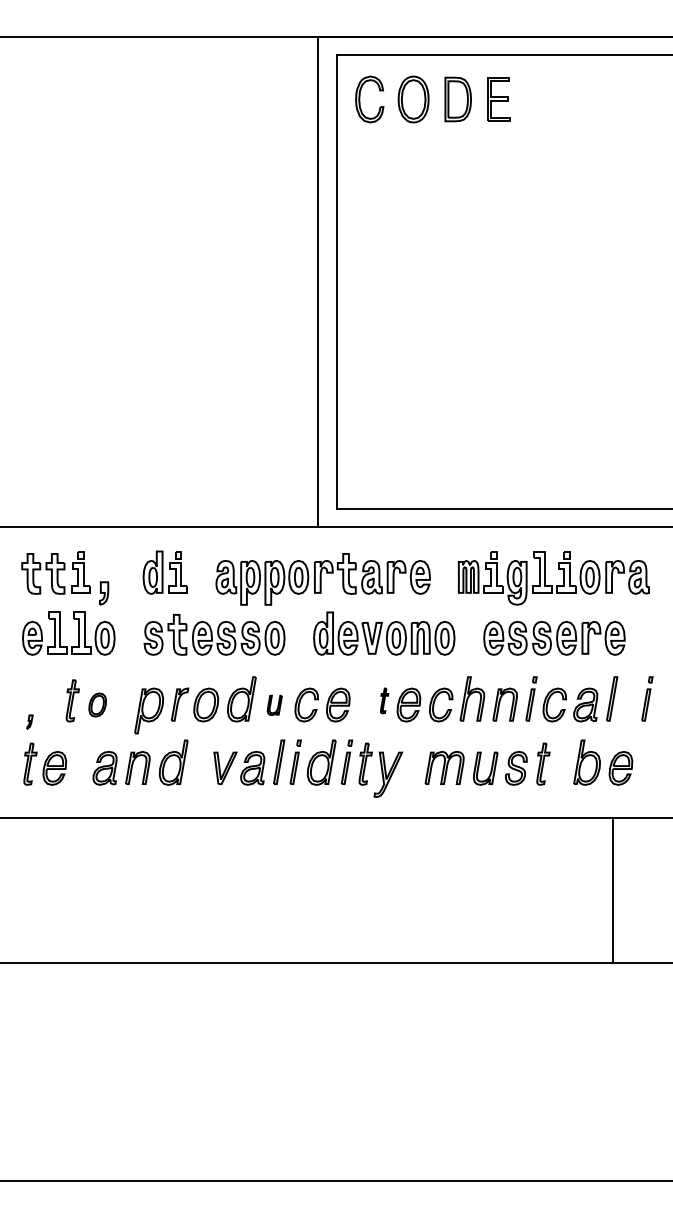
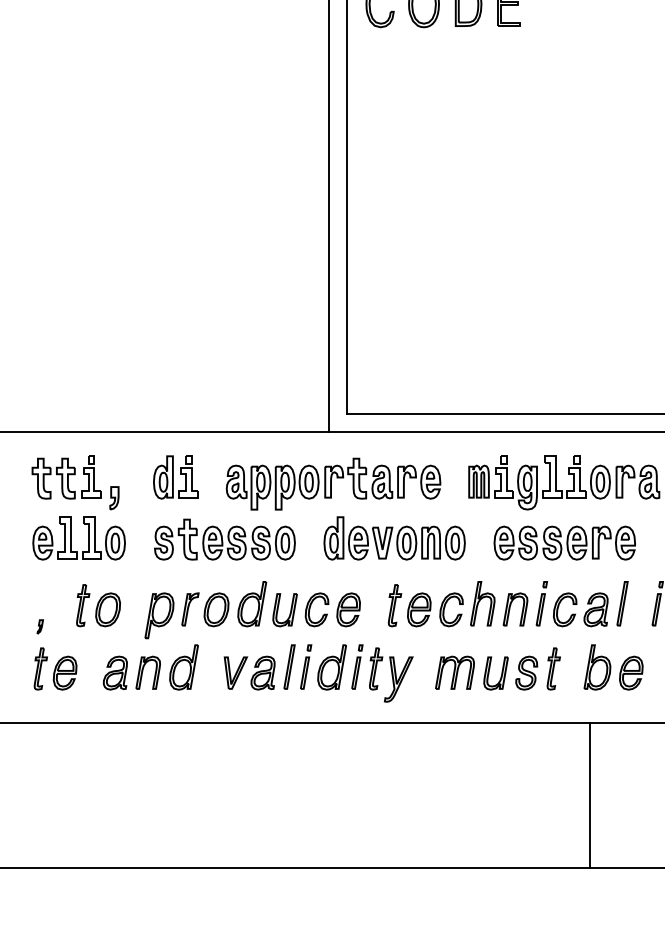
part: (384, 700) -> (394, 605), size x1.67
part: (97, 704) -> (107, 609), size x1.43
part: (274, 705) -> (284, 610), size x1.67
line: (612, 890) -> (589, 795), moved

